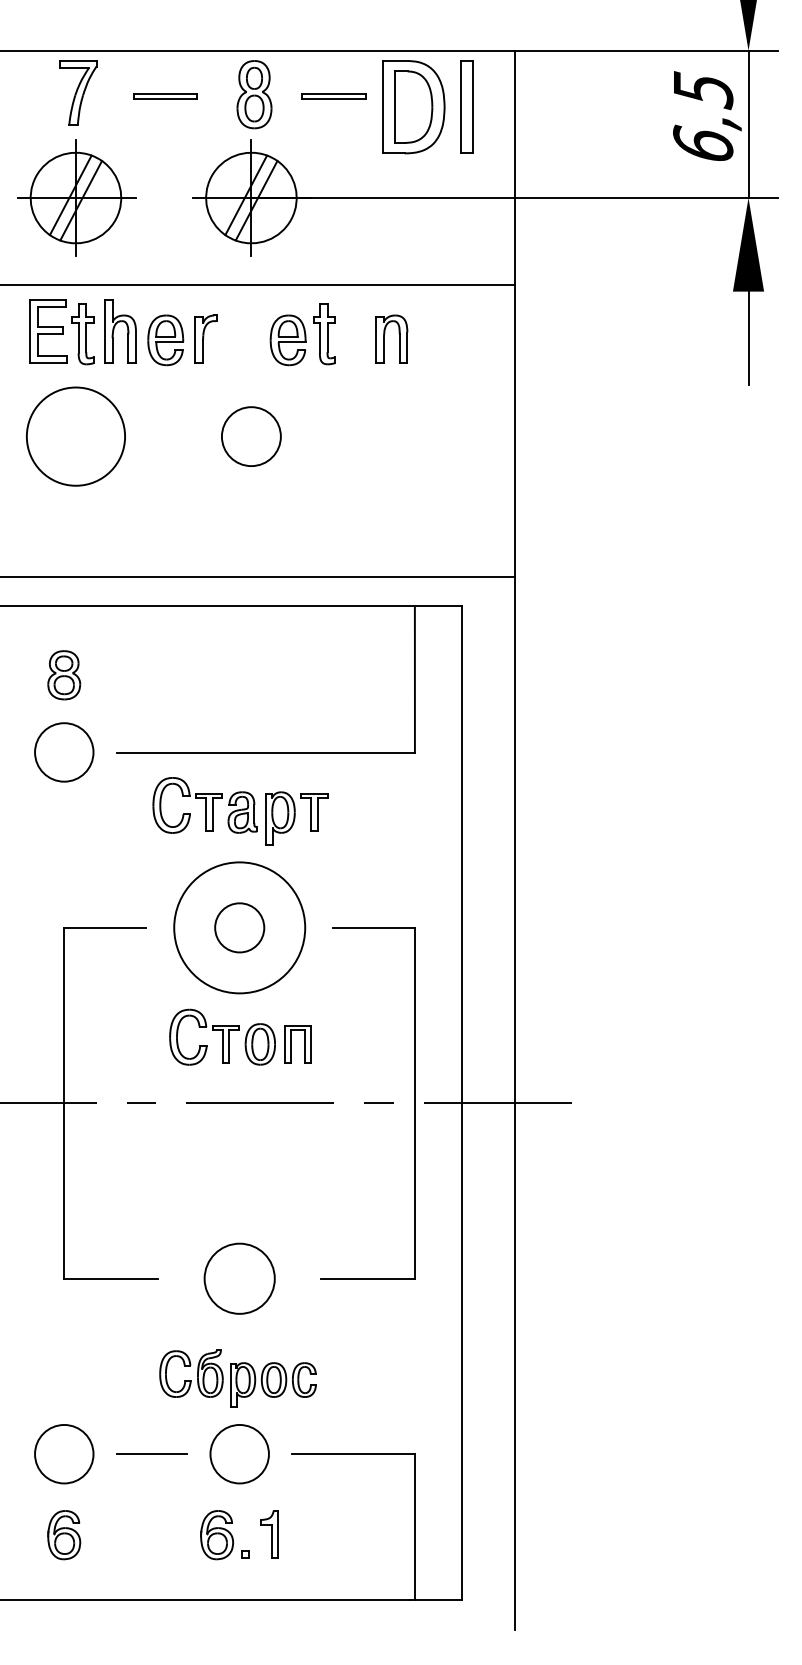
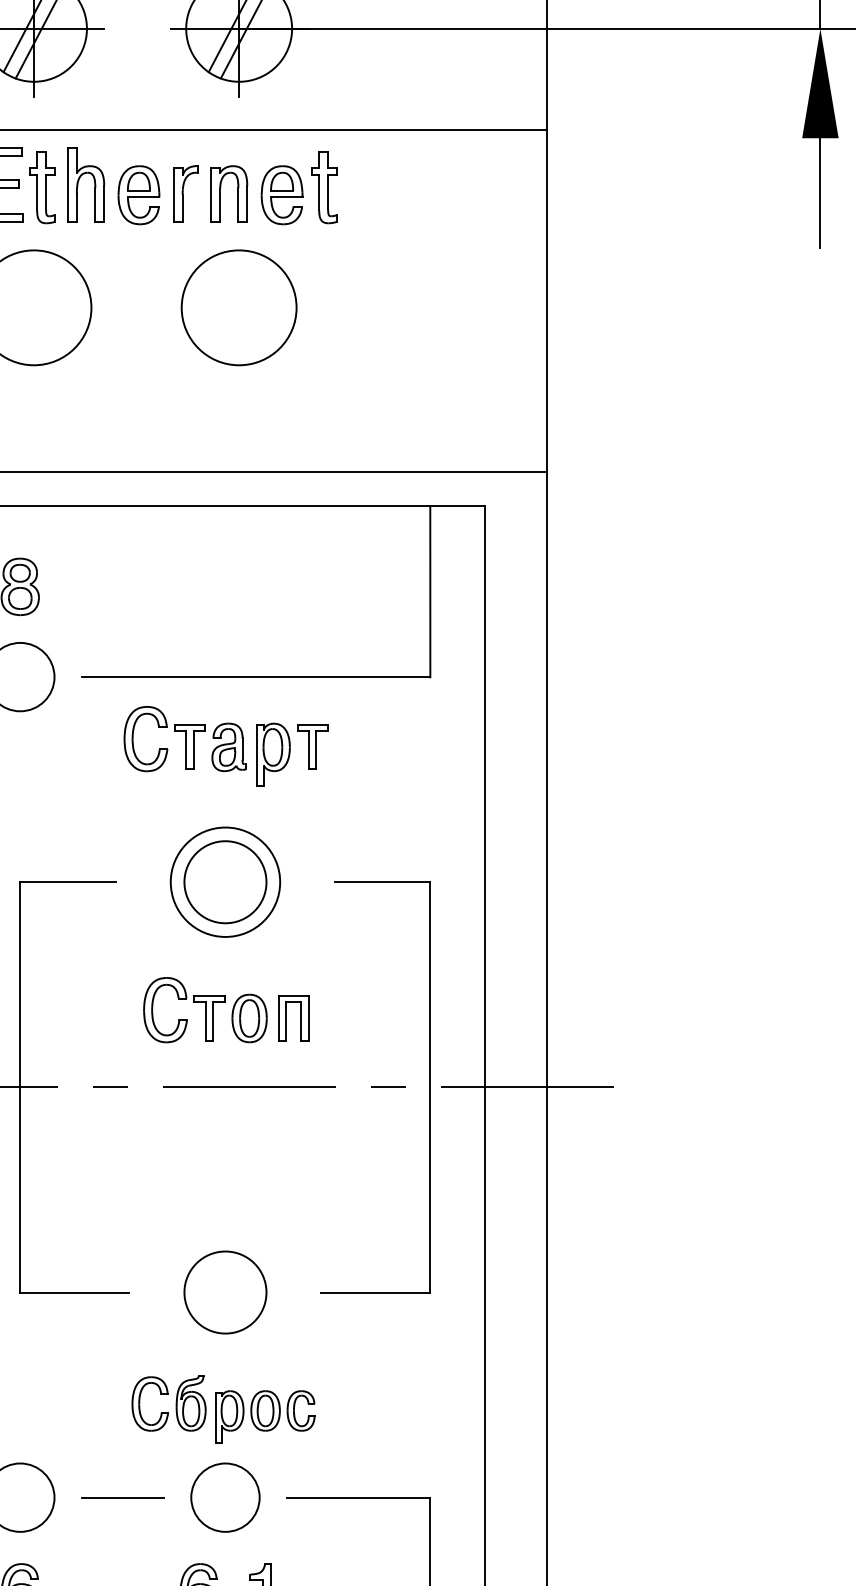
part: (384, 338) -> (220, 193), moved
circle: (251, 436) -> (239, 307), size x1.67
circle: (239, 927) -> (225, 881), size x0.71
circle: (239, 927) -> (225, 881), size x1.43

